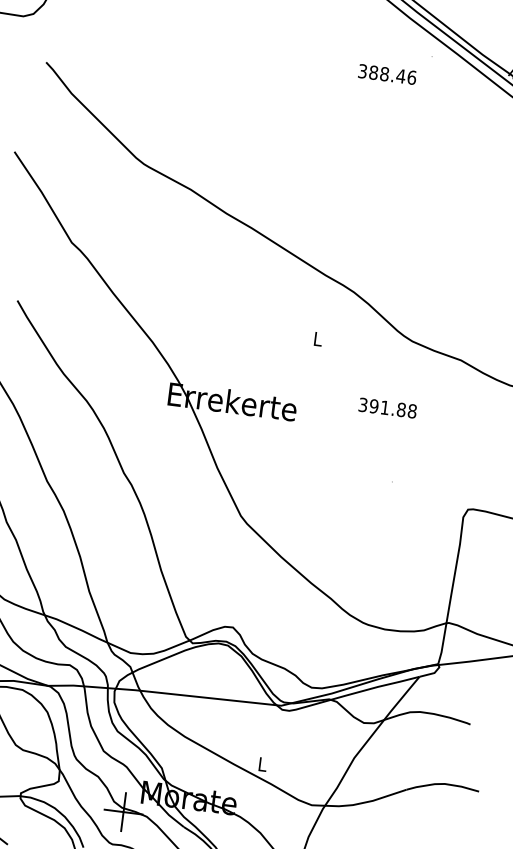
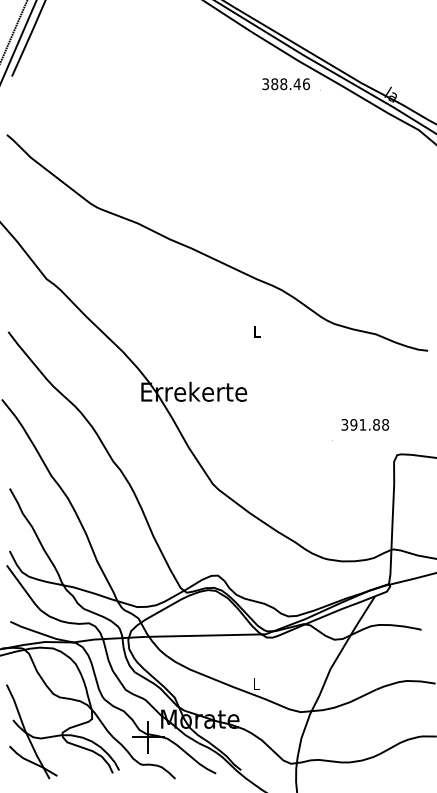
text: (386, 74) -> (285, 84), moved
text: (388, 407) -> (365, 424), moved

